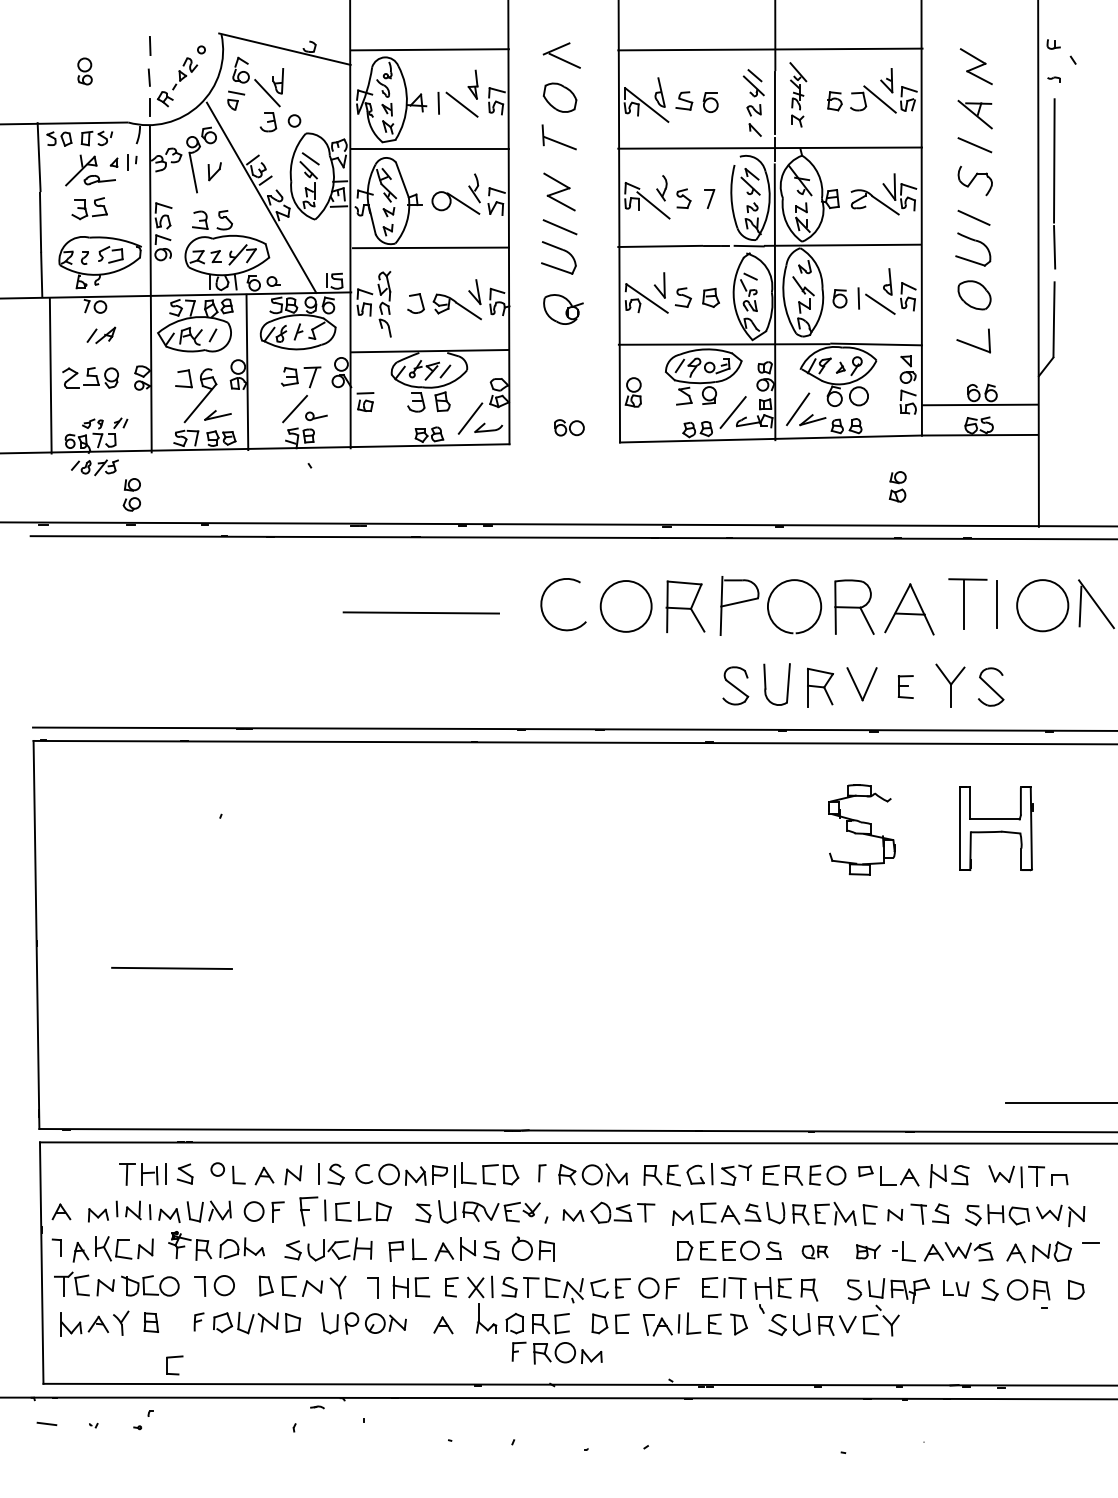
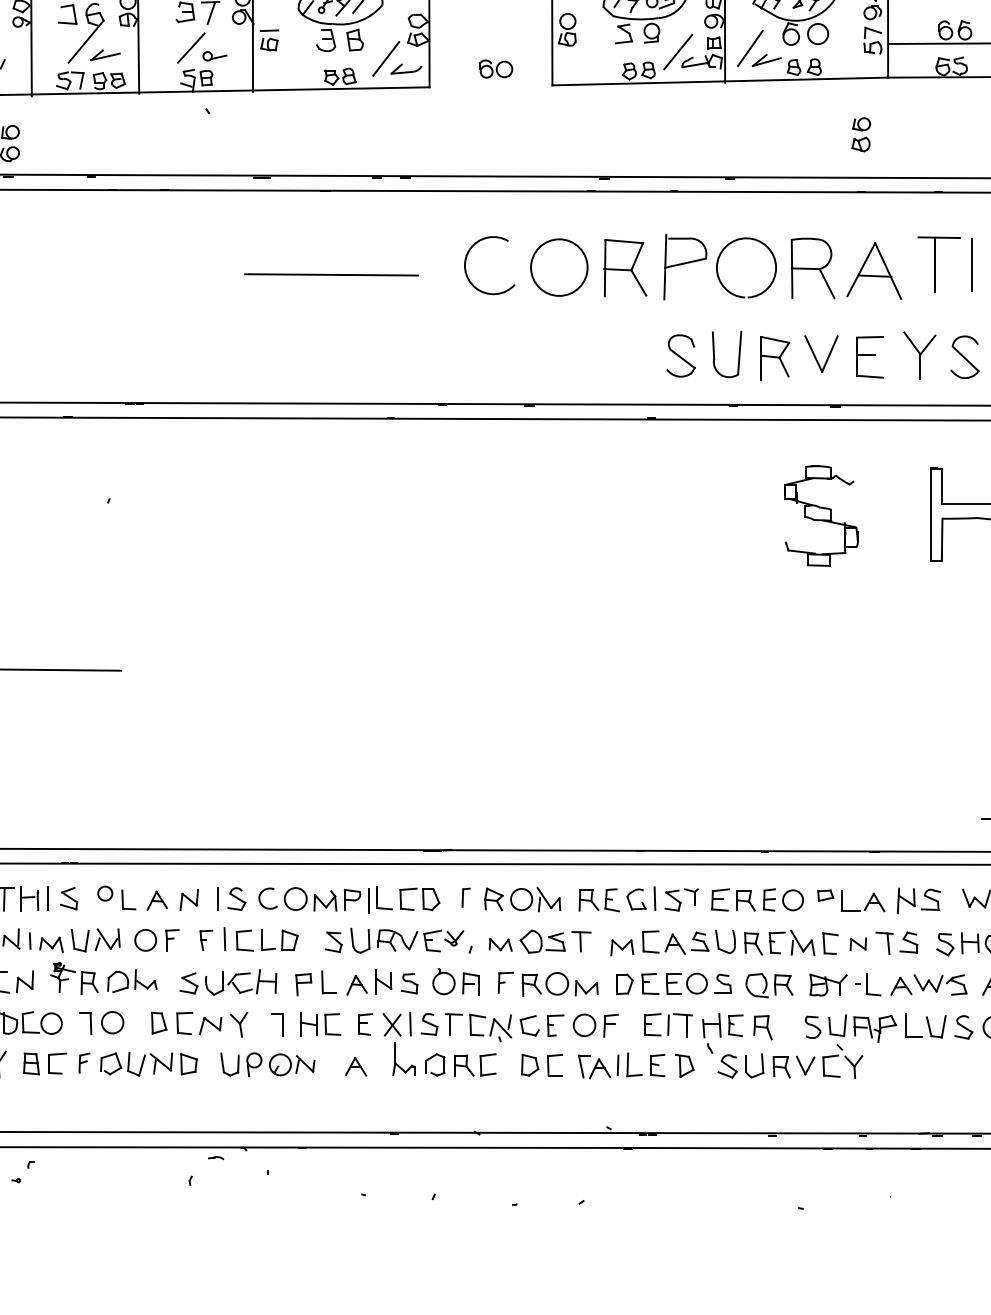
part: (905, 686) -> (869, 356), size x1.67
part: (308, 1211) -> (206, 940), size x0.62
part: (814, 1251) -> (768, 984), size x1.67
part: (868, 1251) -> (828, 984), size x1.43
part: (955, 1288) -> (925, 1025), size x1.43
part: (556, 1352) -> (547, 983), moved
part: (167, 1365) -> (49, 1063), moved

